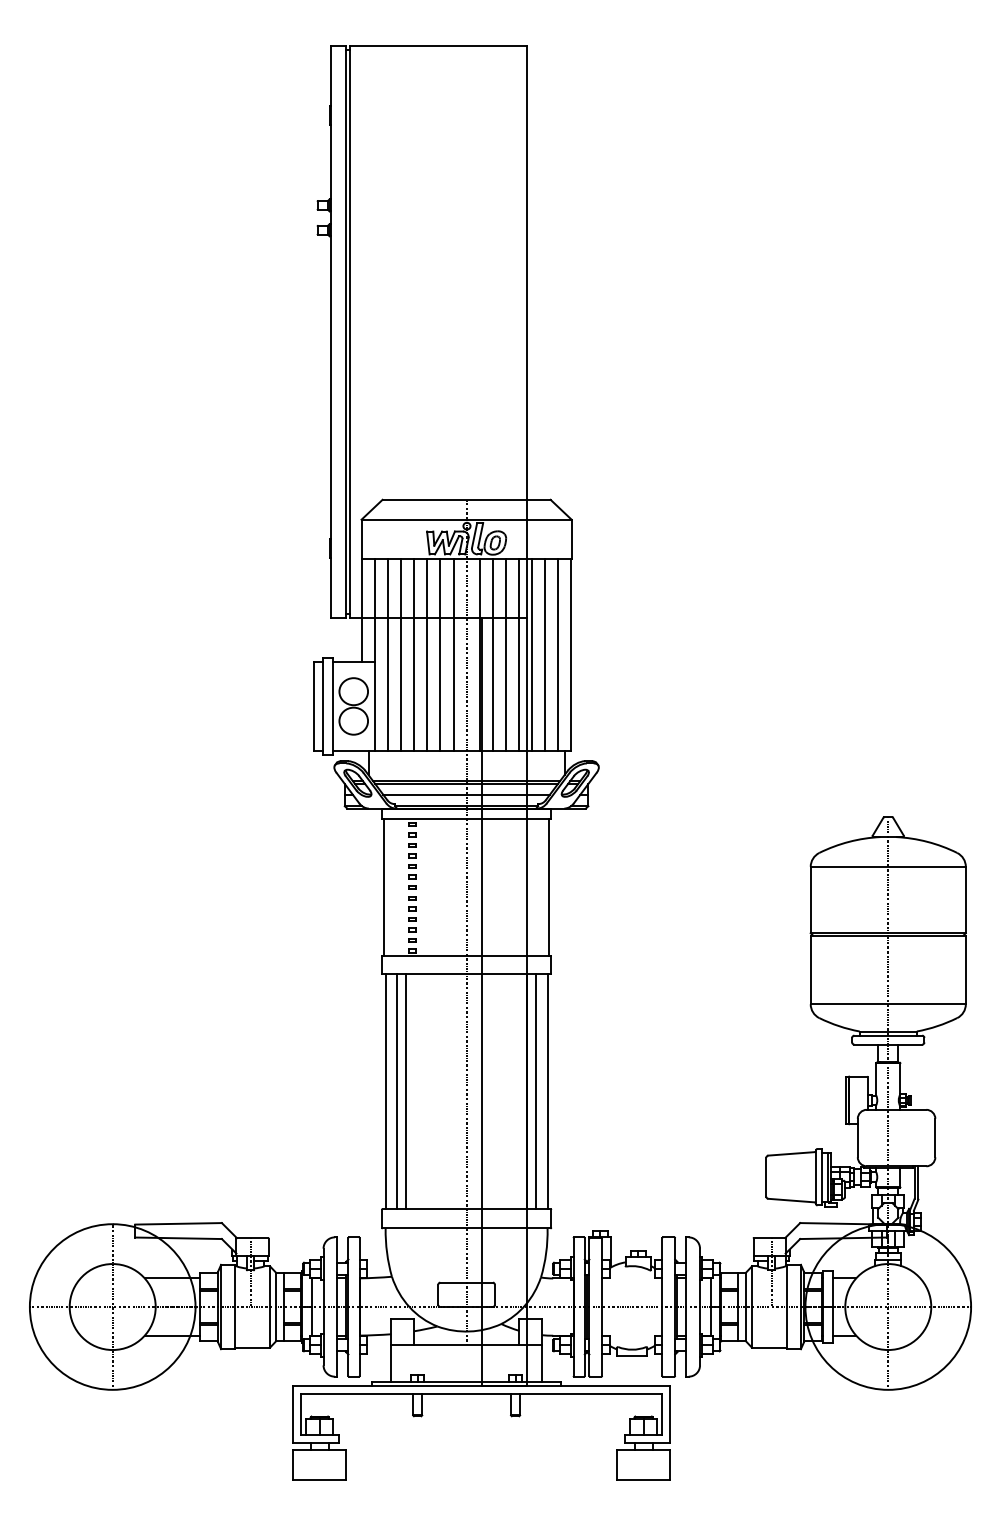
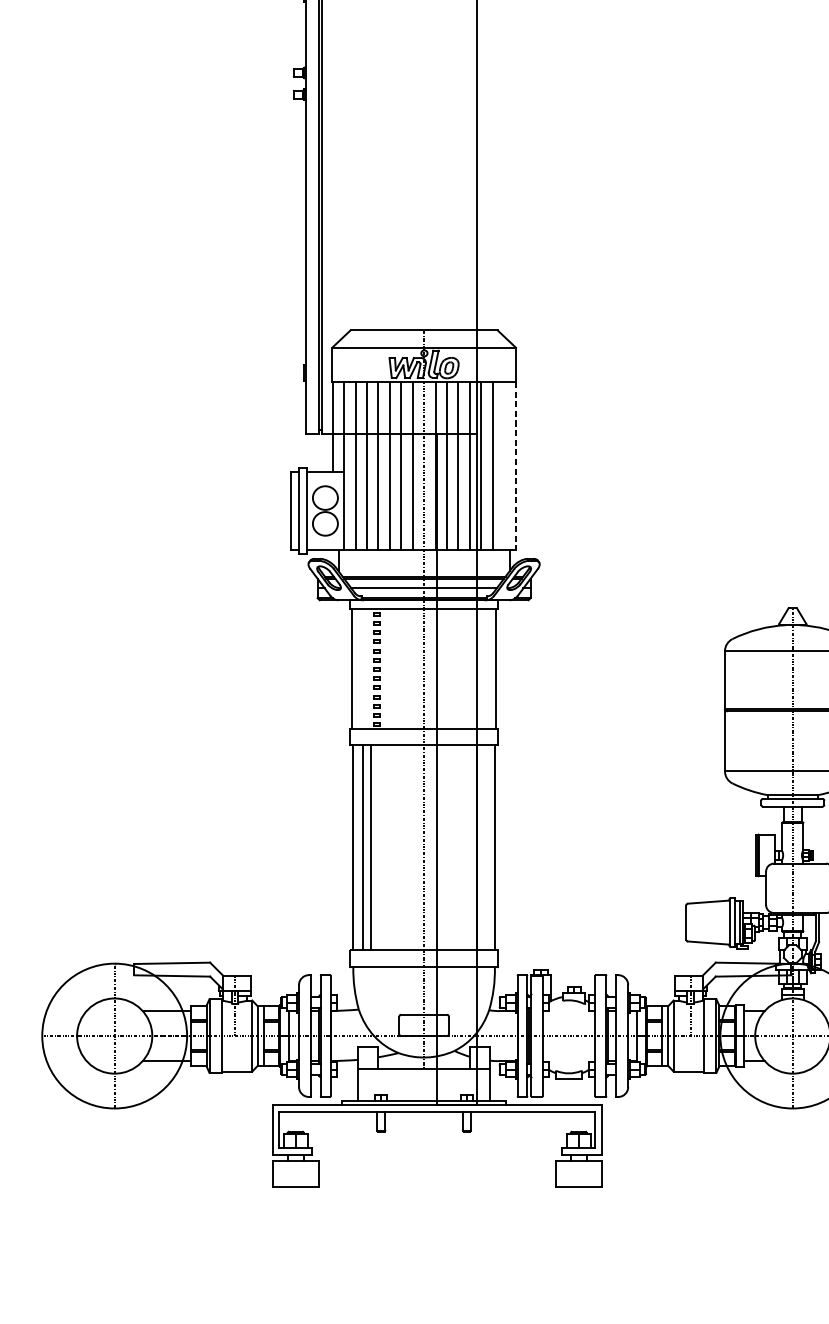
line: (558, 654) -> (504, 465), removed
line: (571, 654) -> (515, 465), solid -> dashed
line: (536, 1091) -> (485, 847), removed

